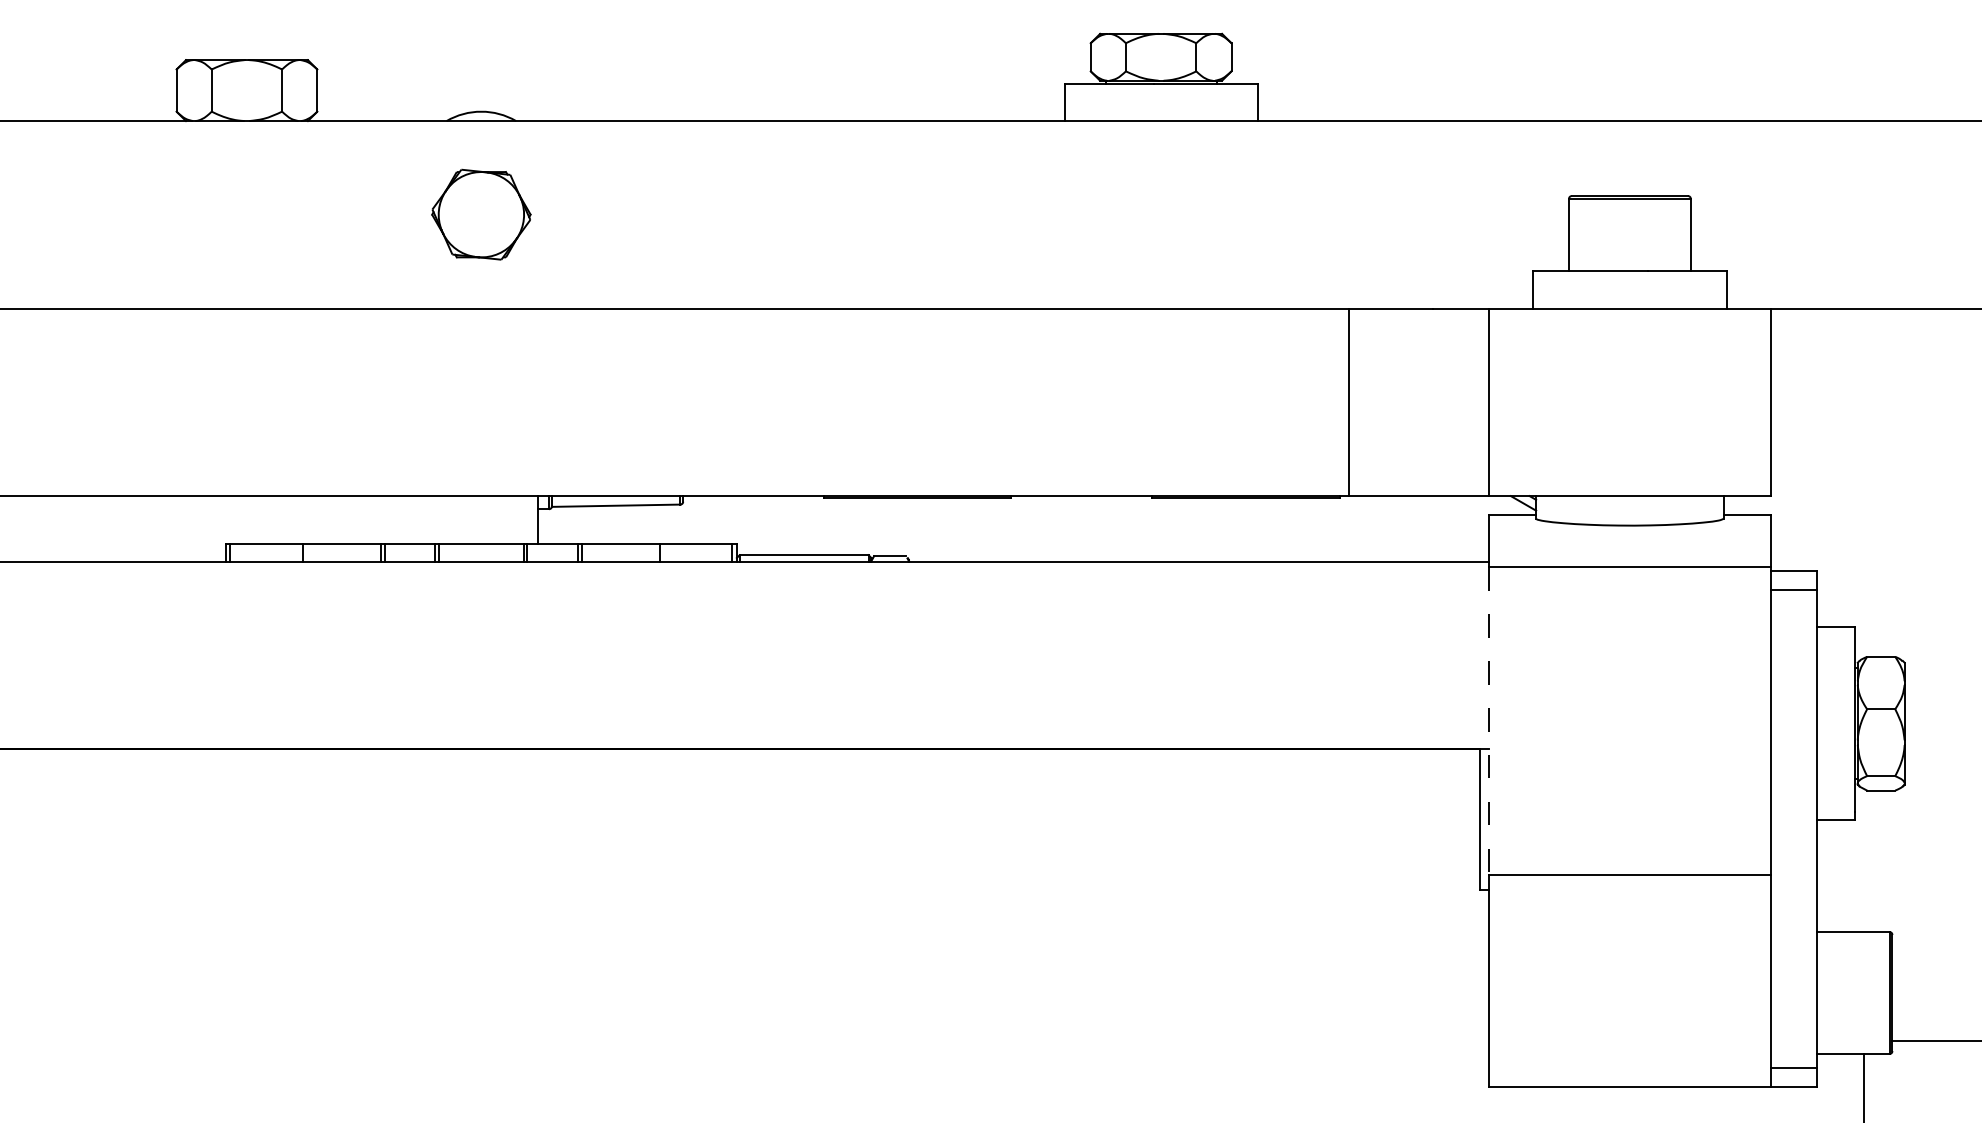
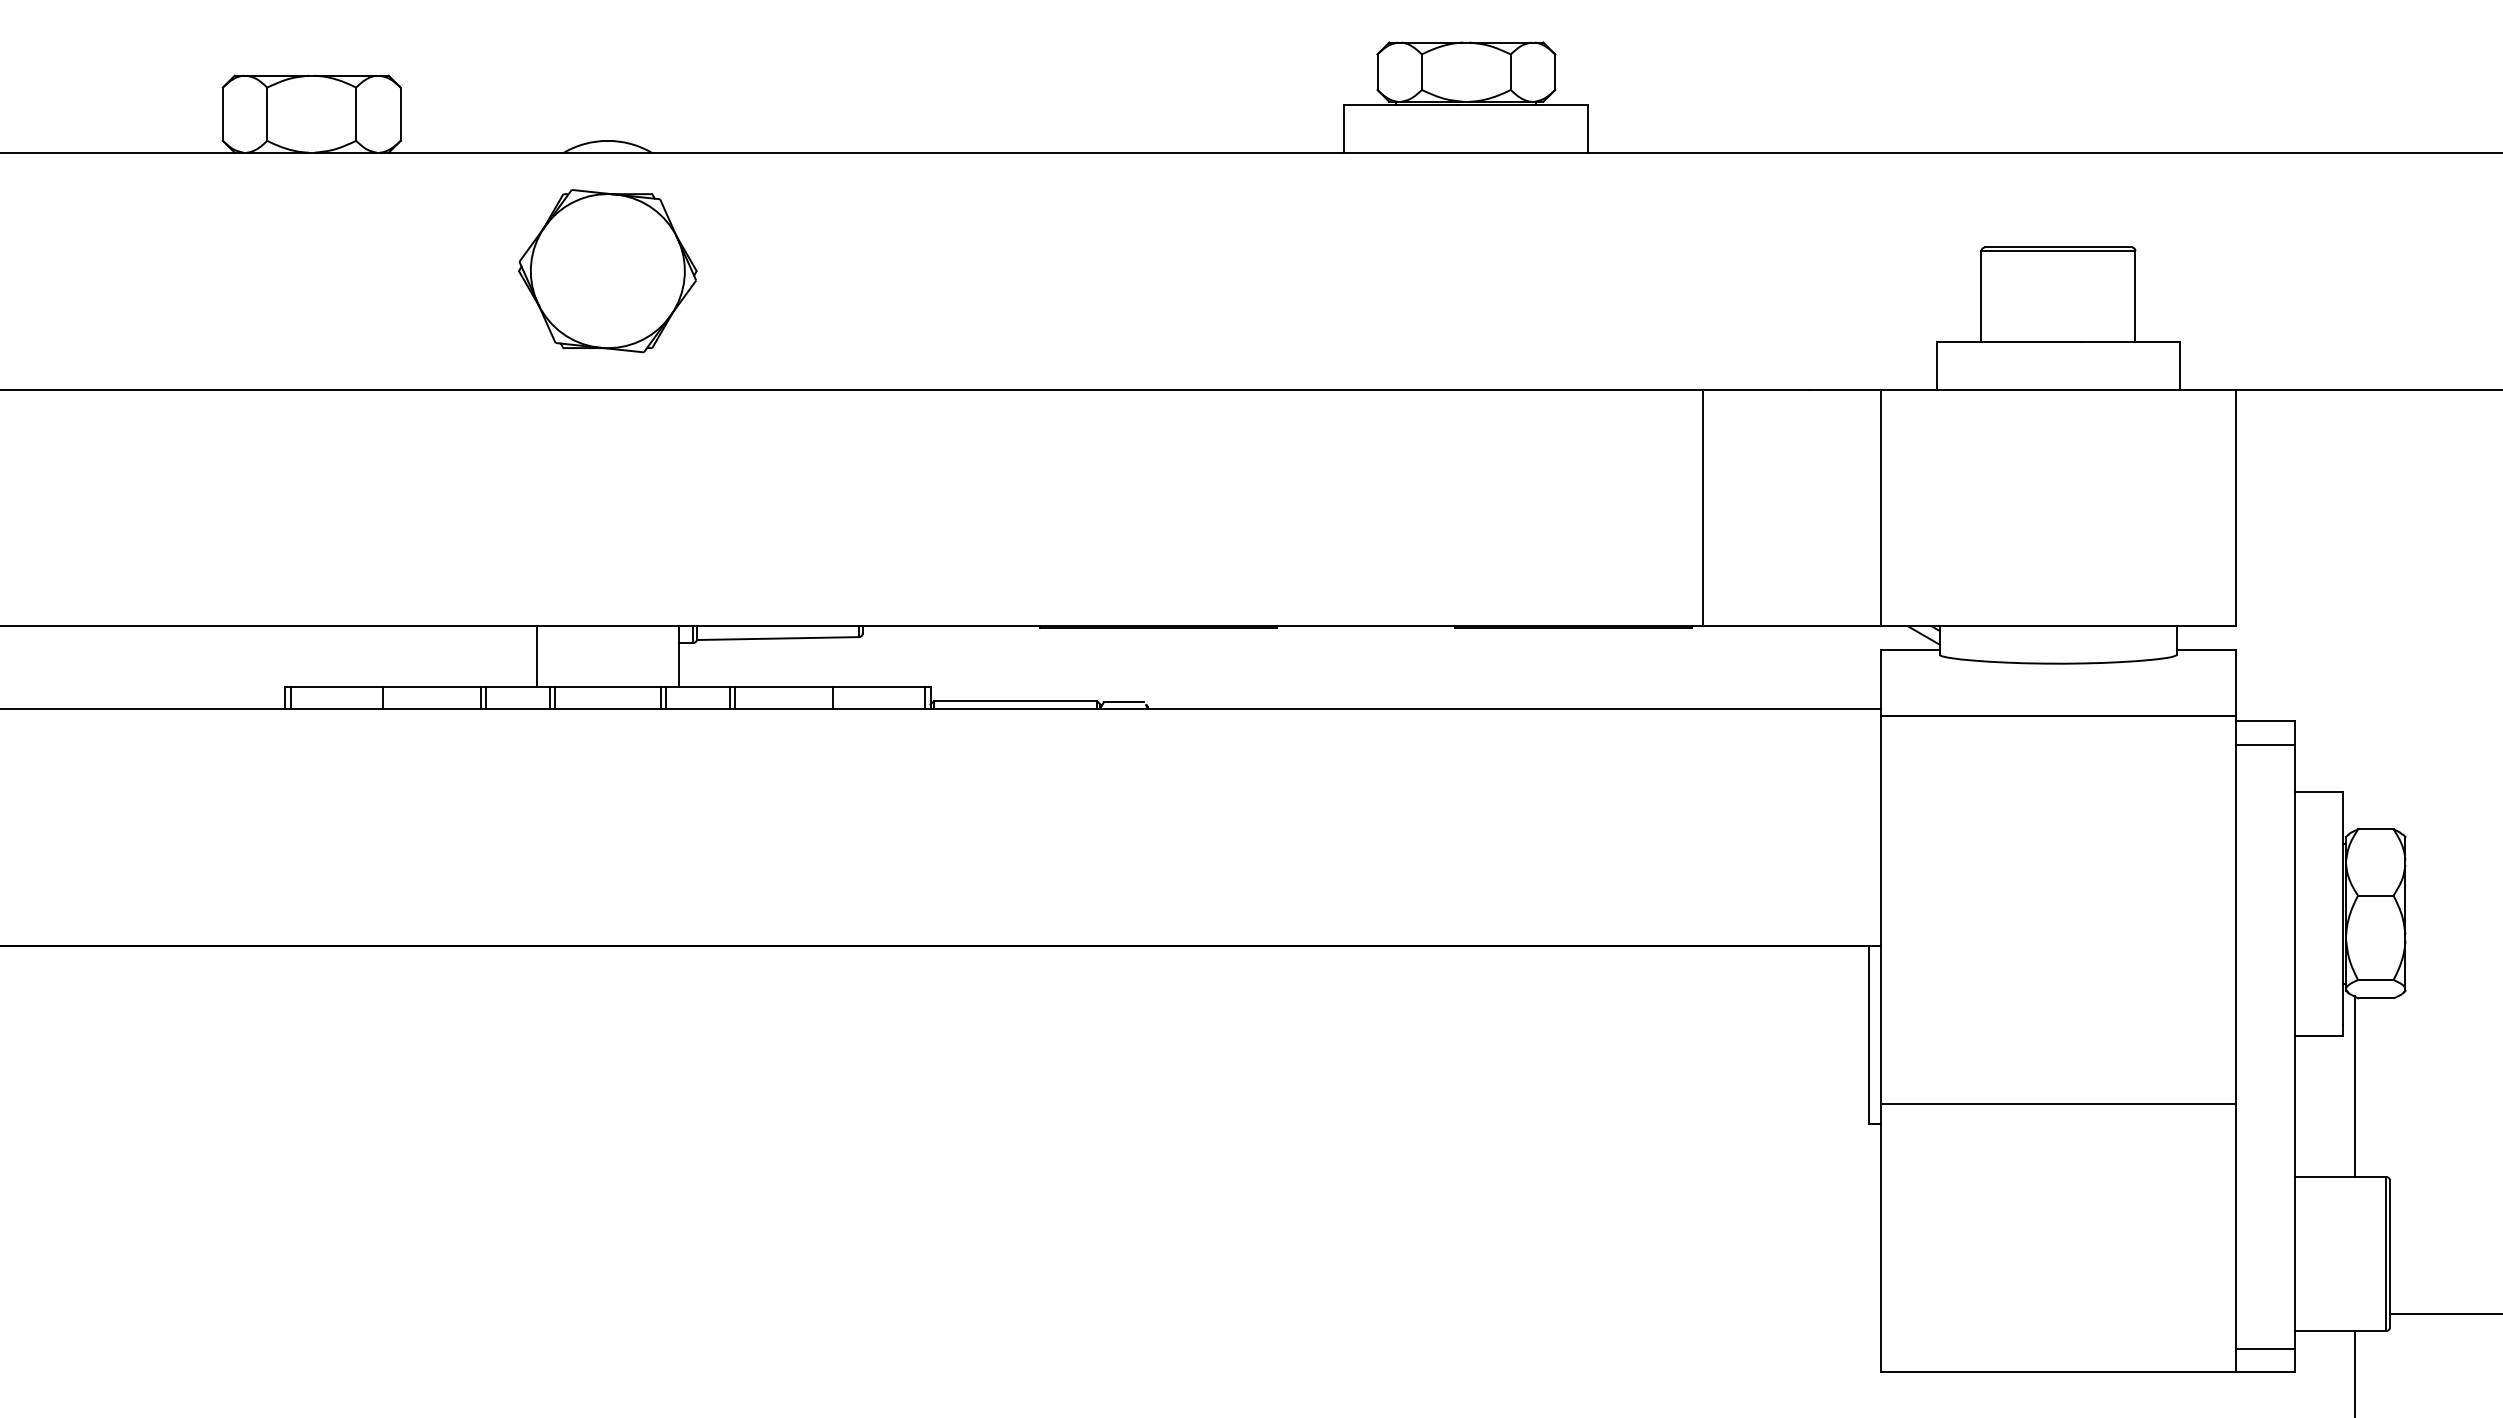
part: (481, 214) -> (608, 270), size x1.43
line: (425, 519) -> (537, 655), added
line: (1489, 721) -> (1881, 911), dashed -> solid
line: (1864, 860) -> (2354, 1086), added

